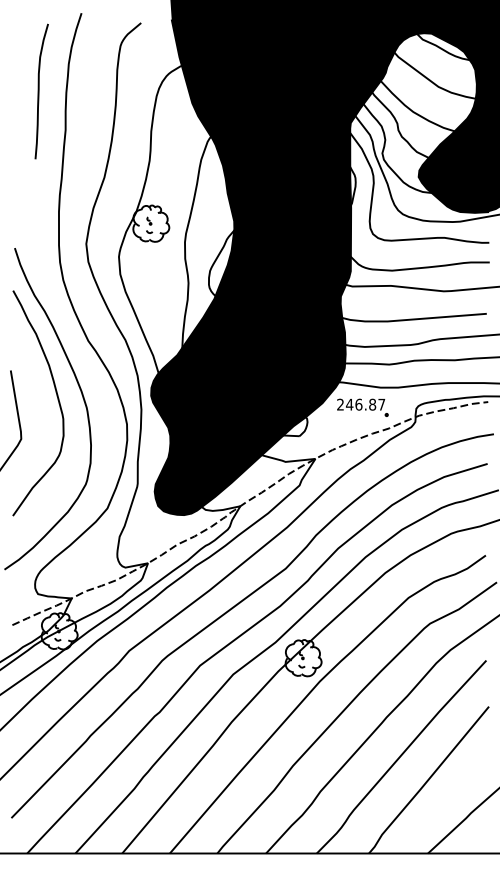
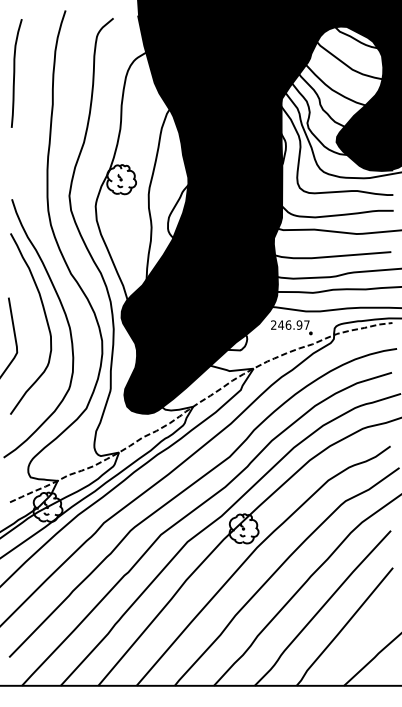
curve: (39, 91) -> (14, 73), moved
text: (372, 404) -> (299, 324), 246.87 -> 246.97

